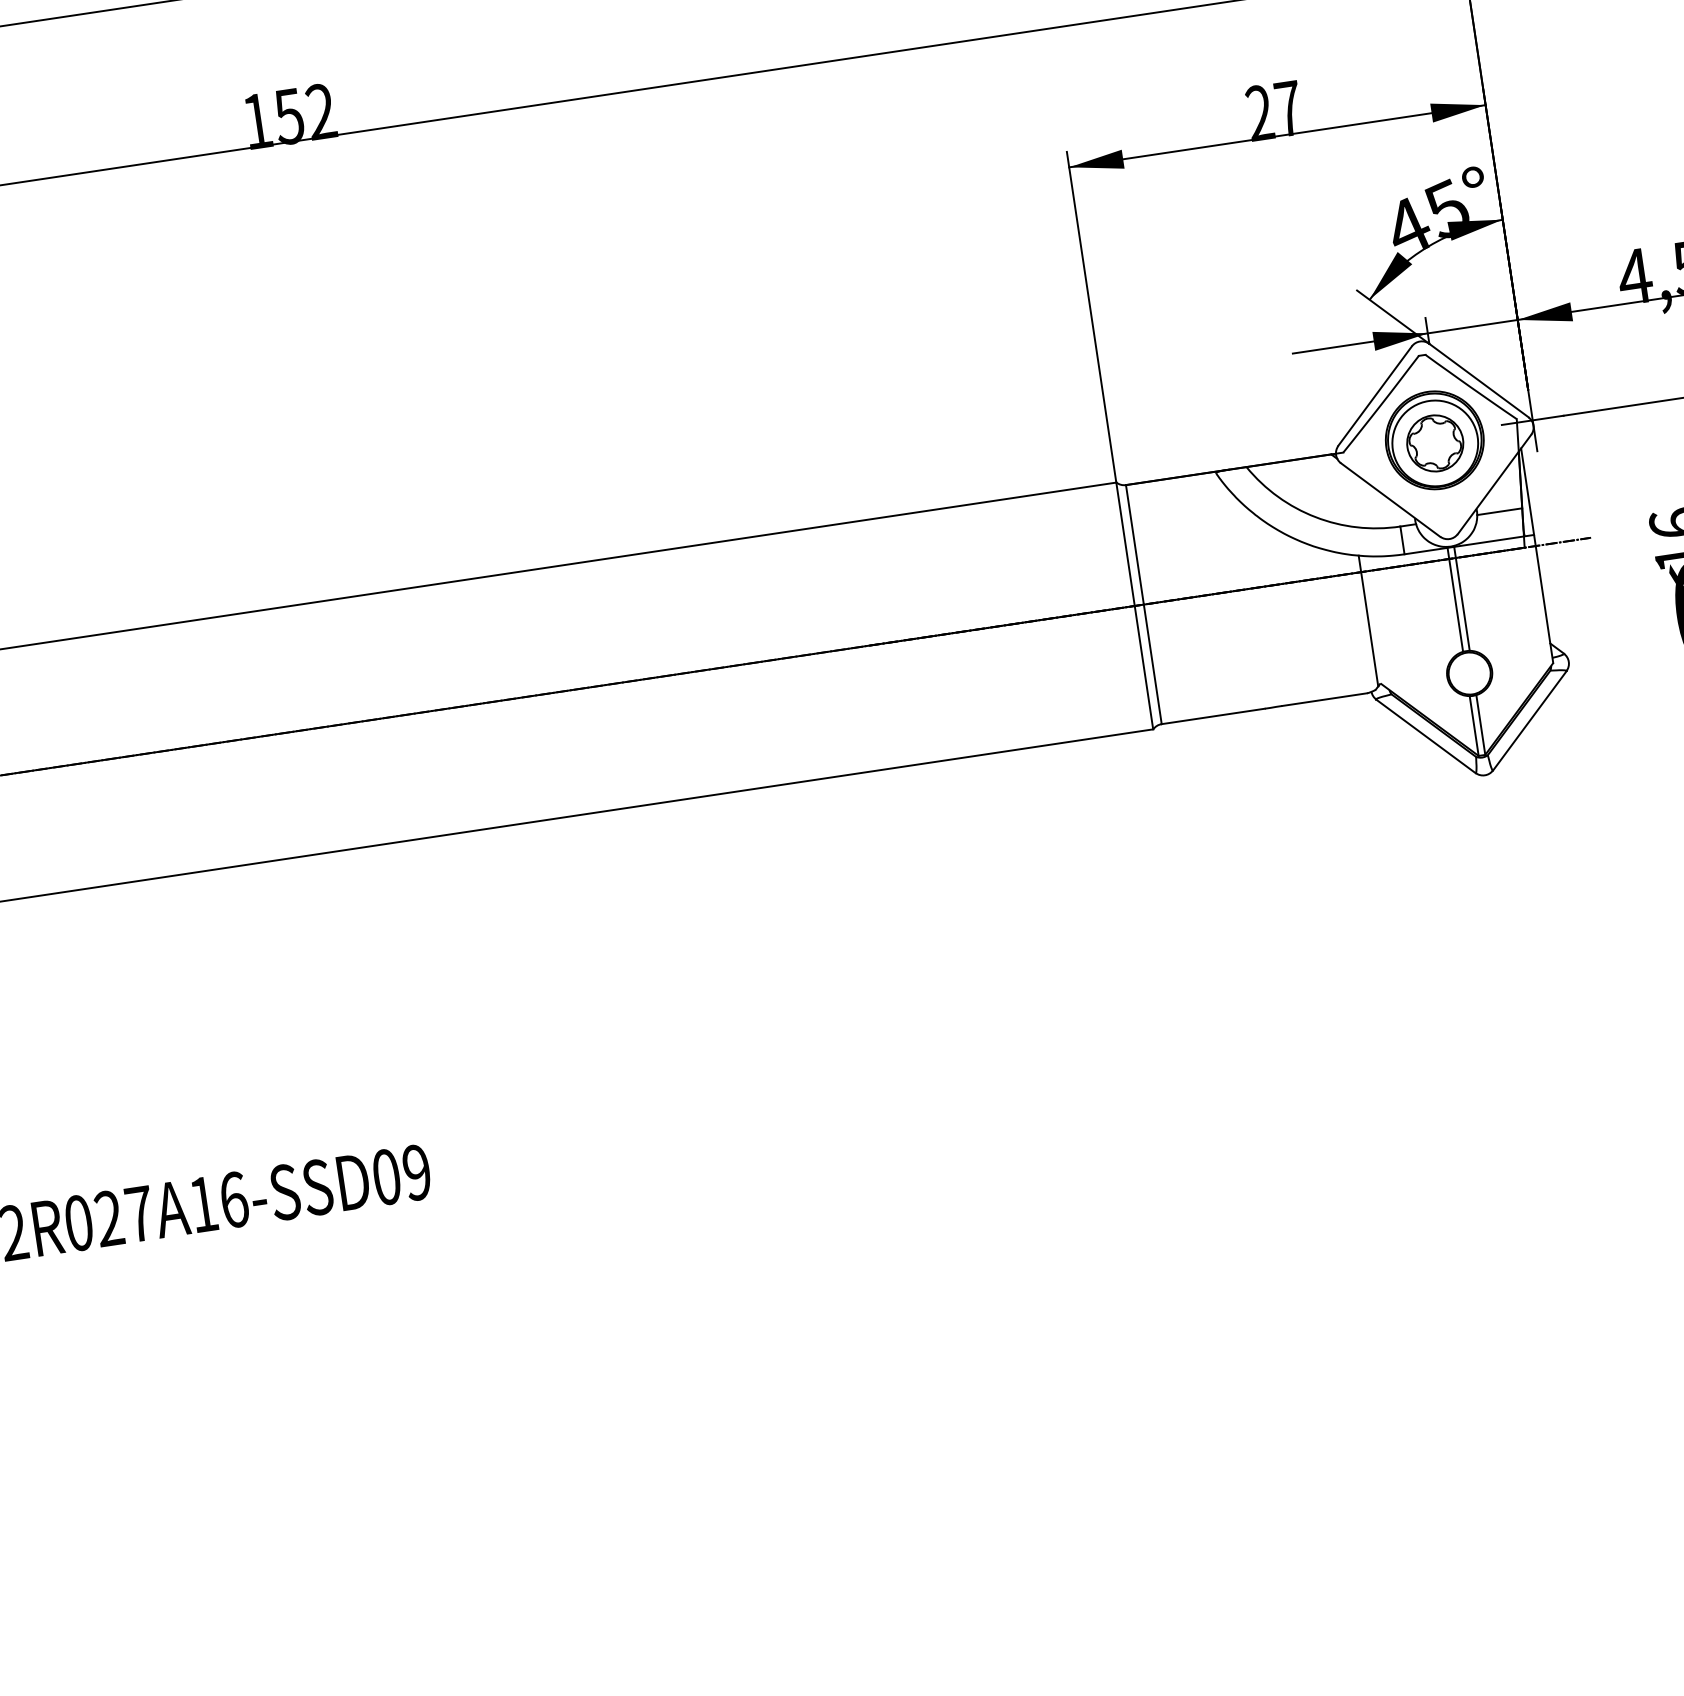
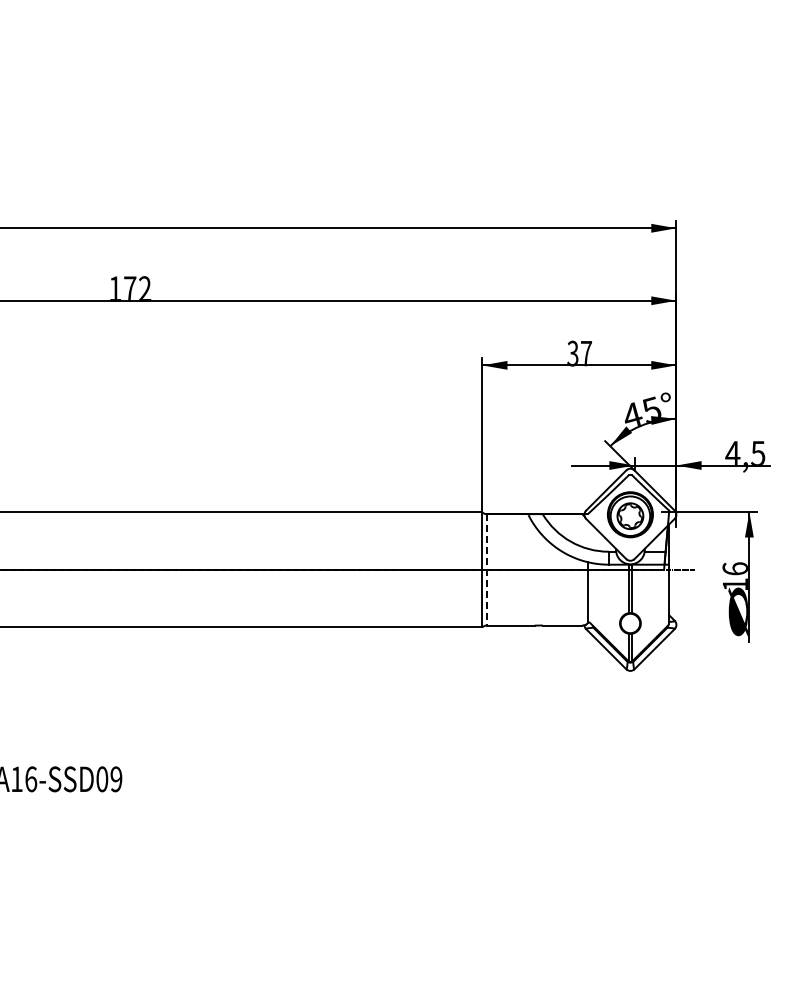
text: (1258, 112) -> (572, 353), 27 -> 37
text: (288, 117) -> (129, 289), 152 -> 172
line: (1143, 603) -> (486, 569), solid -> dashed

